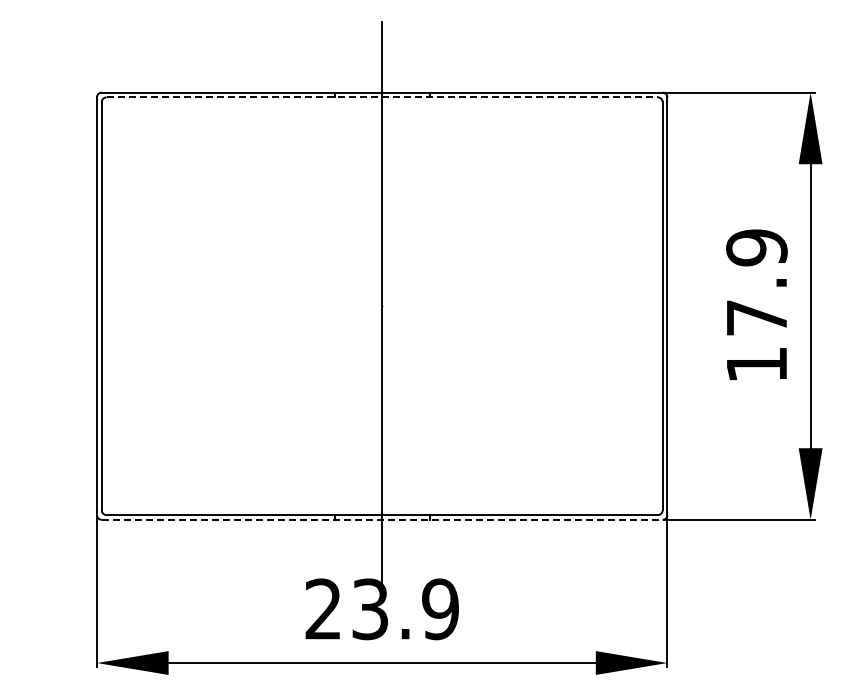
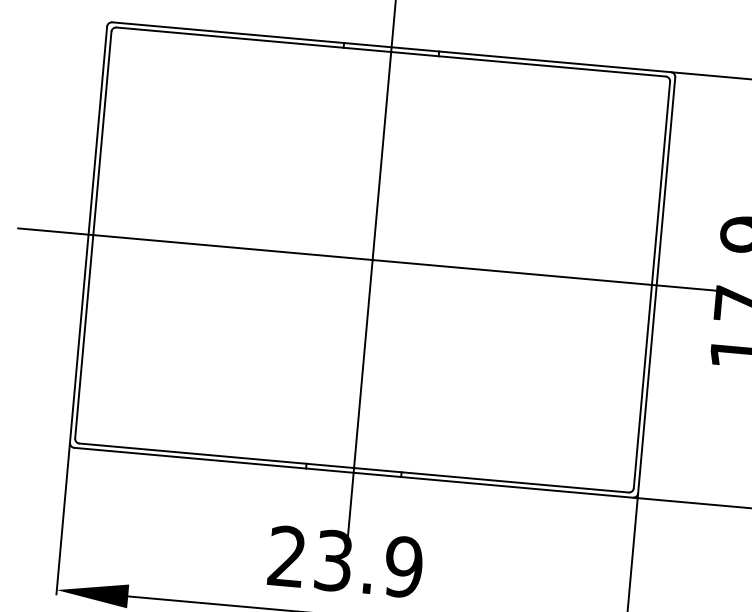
line: (382, 97) -> (391, 52), dashed -> solid
line: (382, 306) -> (372, 260), added
line: (382, 519) -> (353, 472), dashed -> solid

